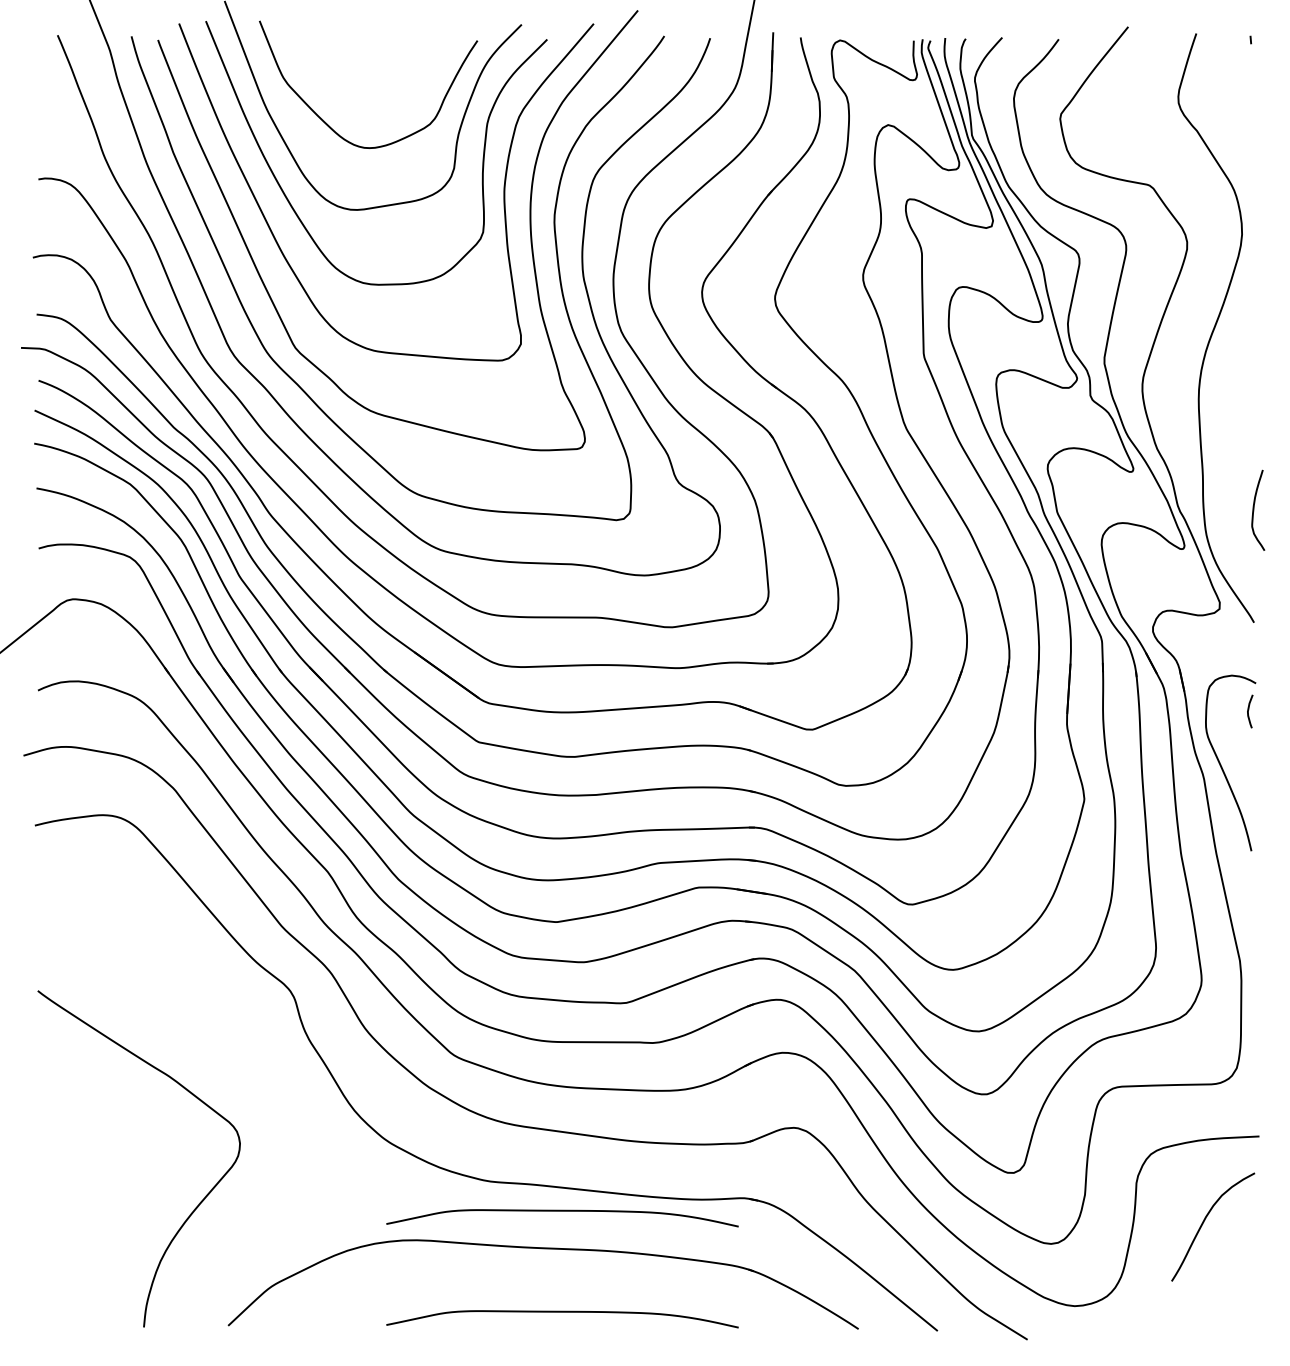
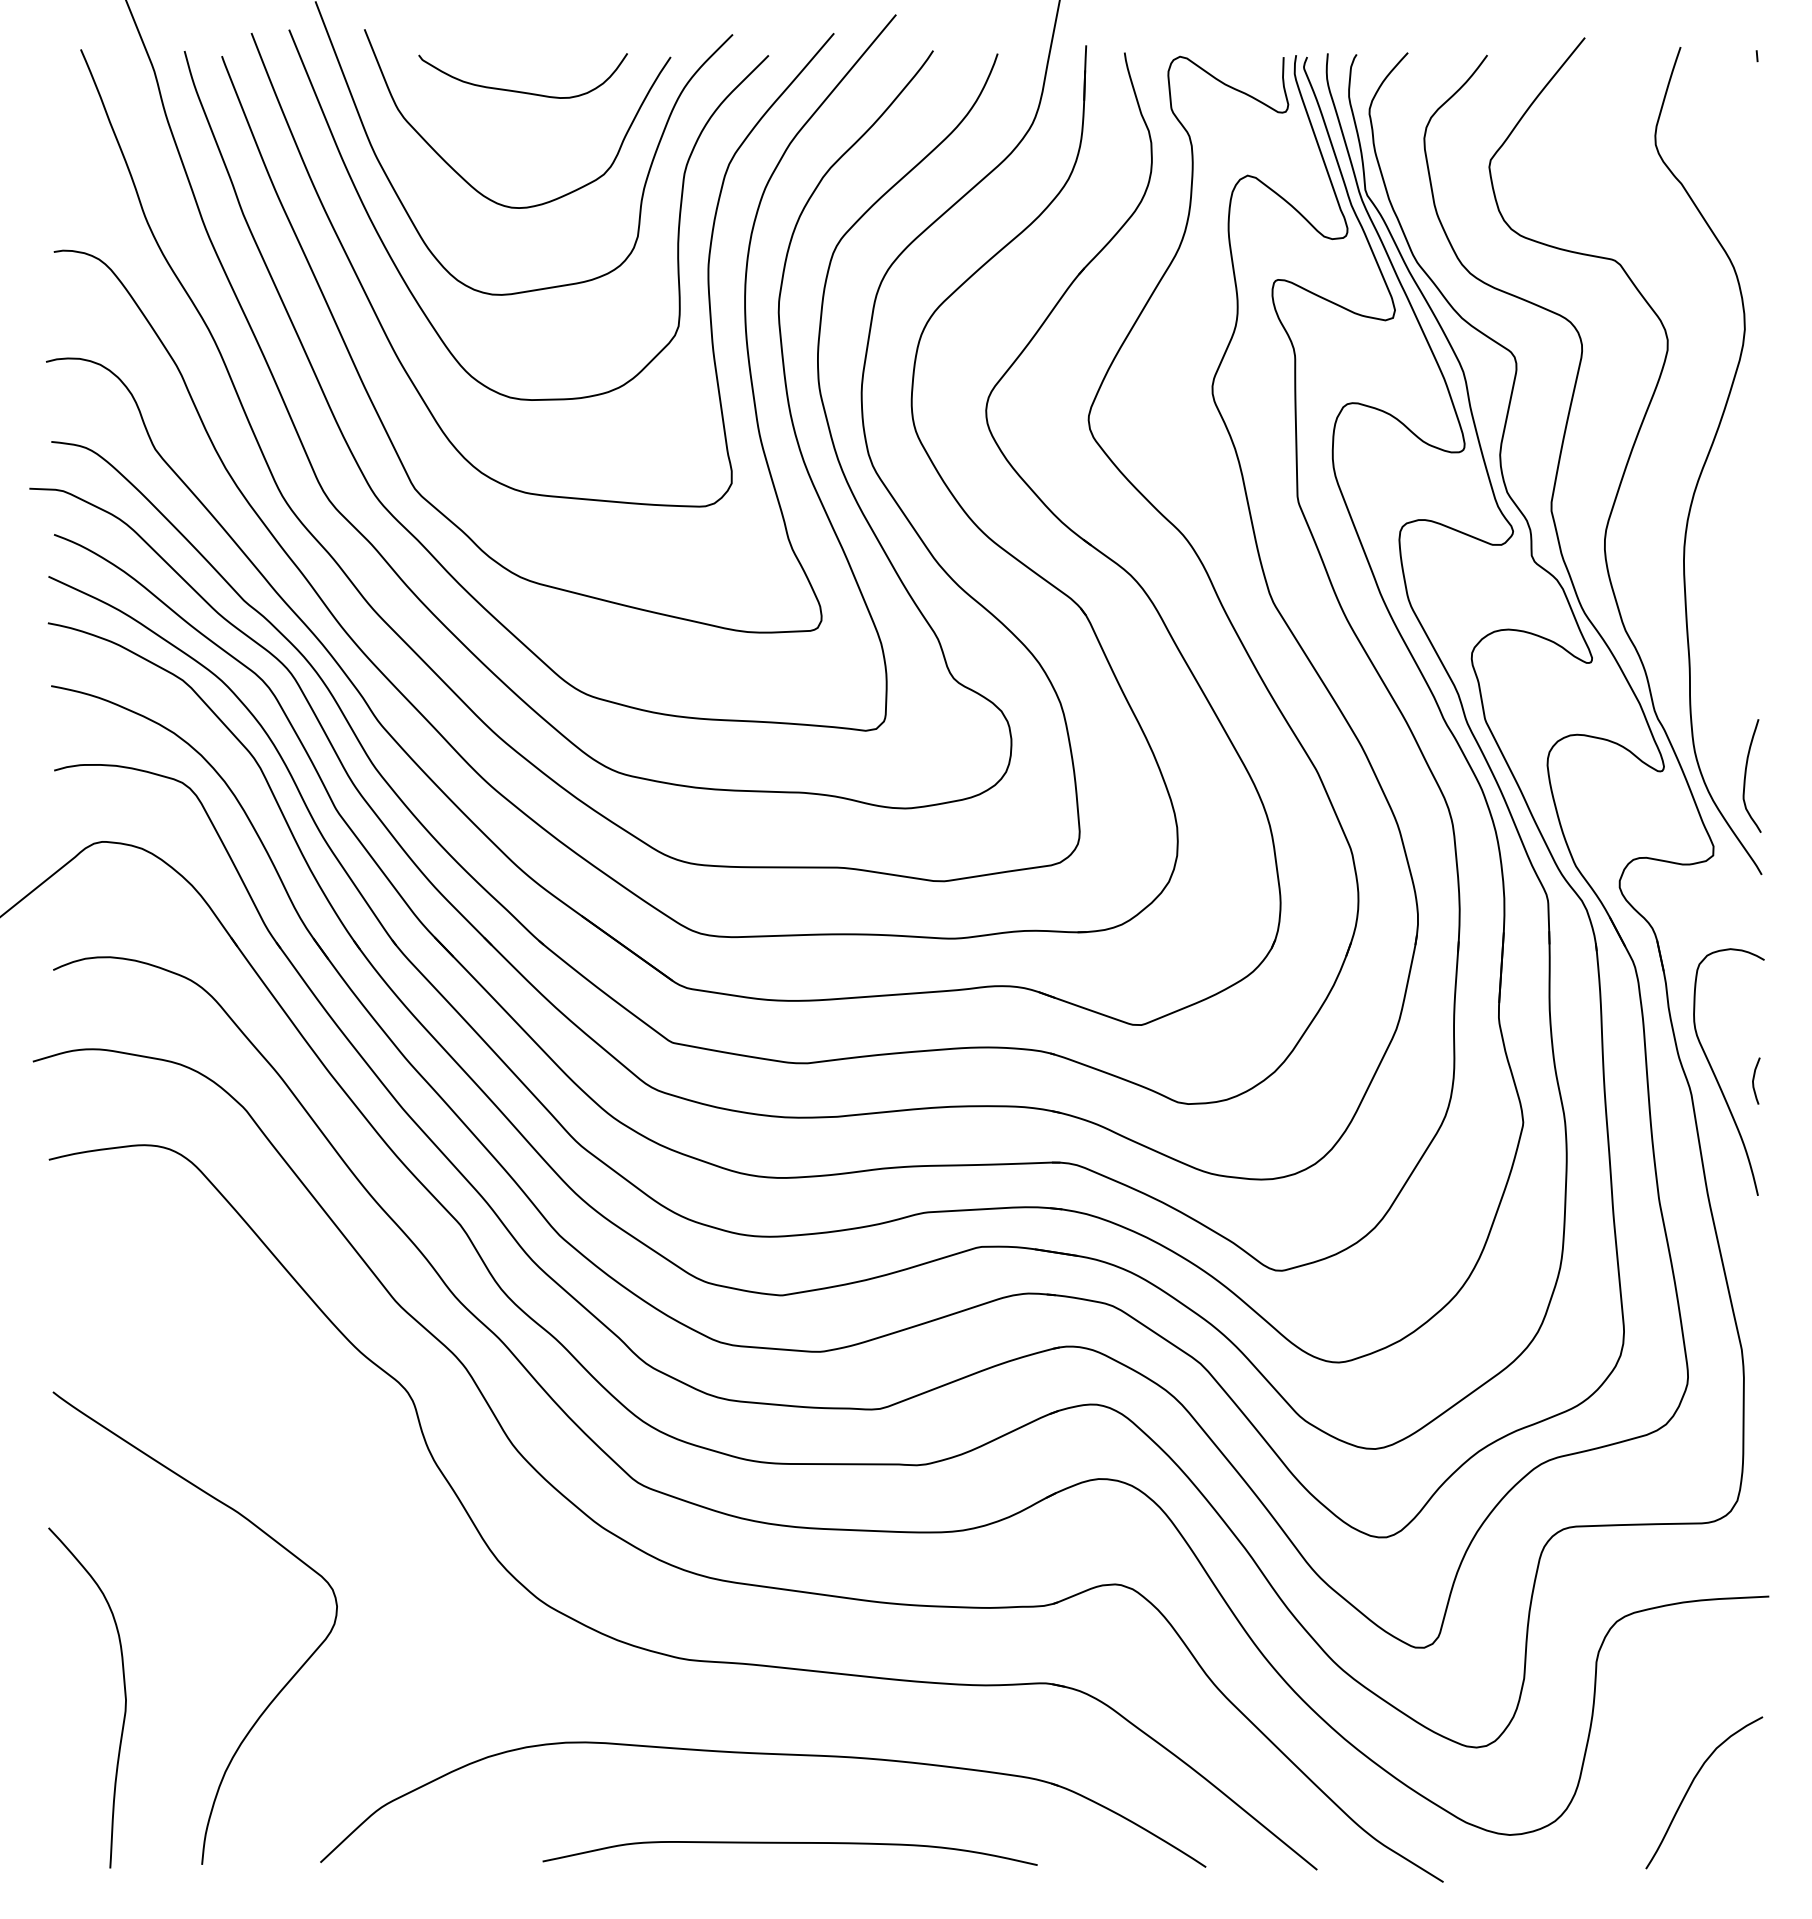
curve: (371, 64) -> (521, 90), added
curve: (1254, 509) -> (1746, 774), moved
curve: (1248, 711) -> (1753, 1081), moved
curve: (88, 1208) -> (124, 1697), added
curve: (562, 1211) -> (790, 1701), removed
curve: (1204, 1222) -> (1692, 1786), moved

